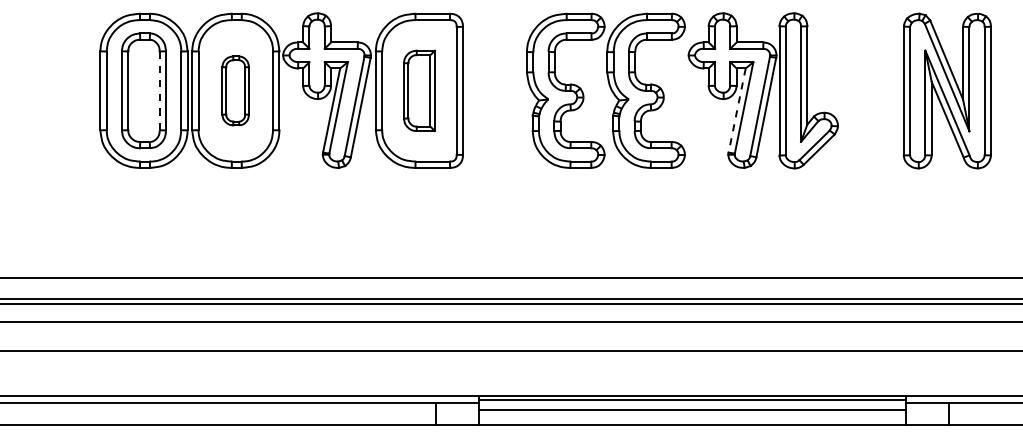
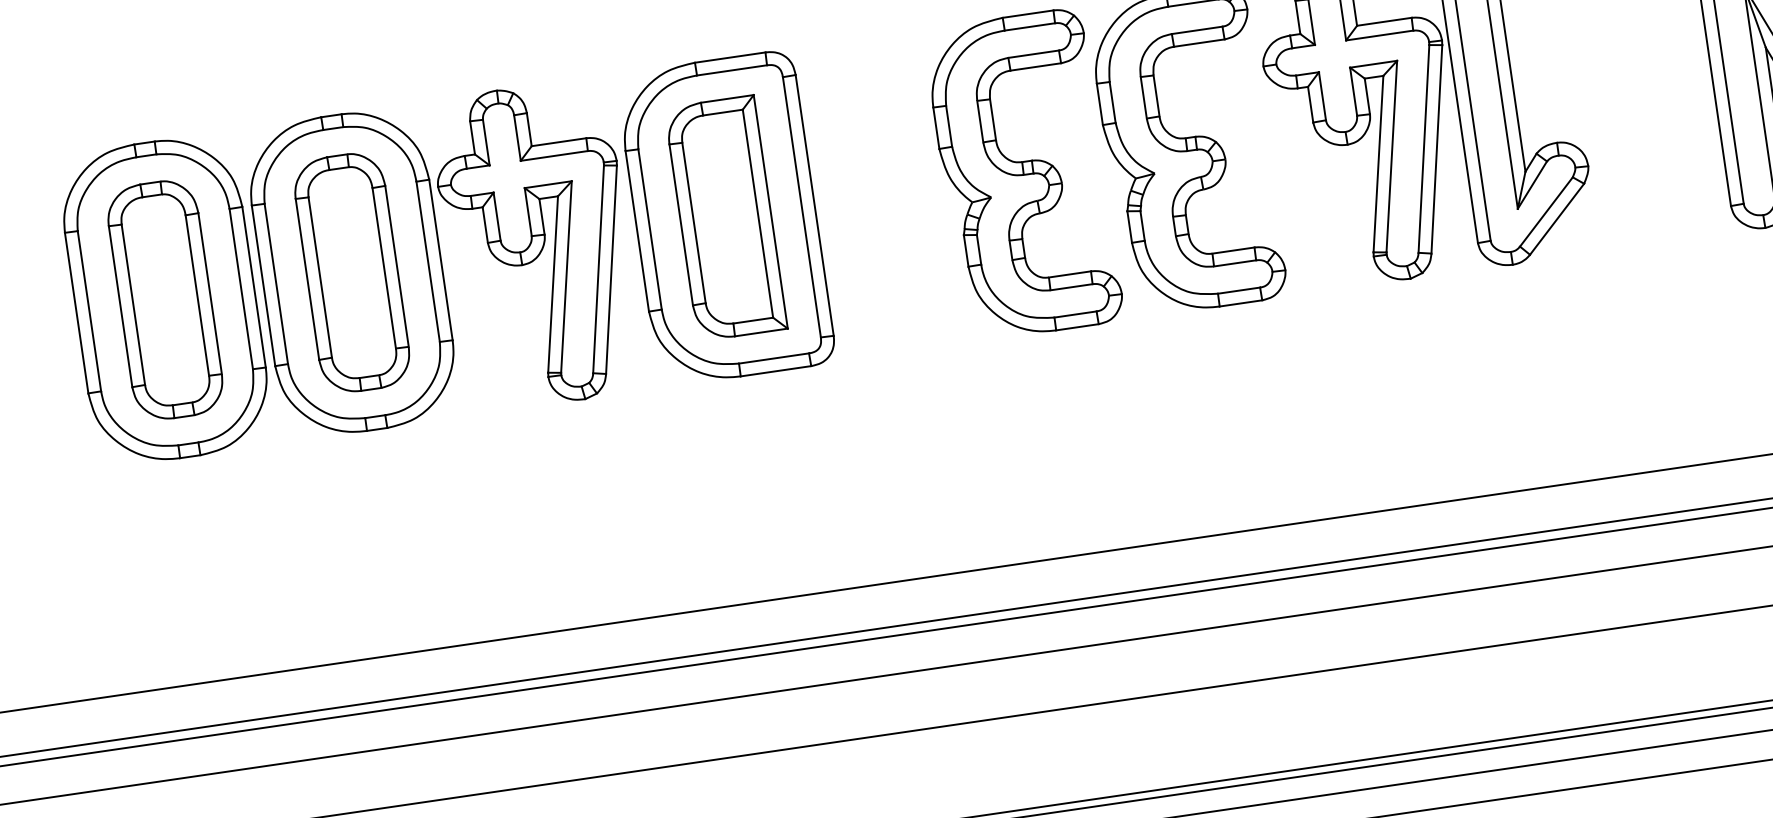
part: (235, 90) -> (351, 272), size x1.67
part: (419, 90) -> (725, 217), size x1.43
line: (159, 91) -> (197, 296), dashed -> solid
line: (737, 110) -> (1379, 163), dashed -> solid

